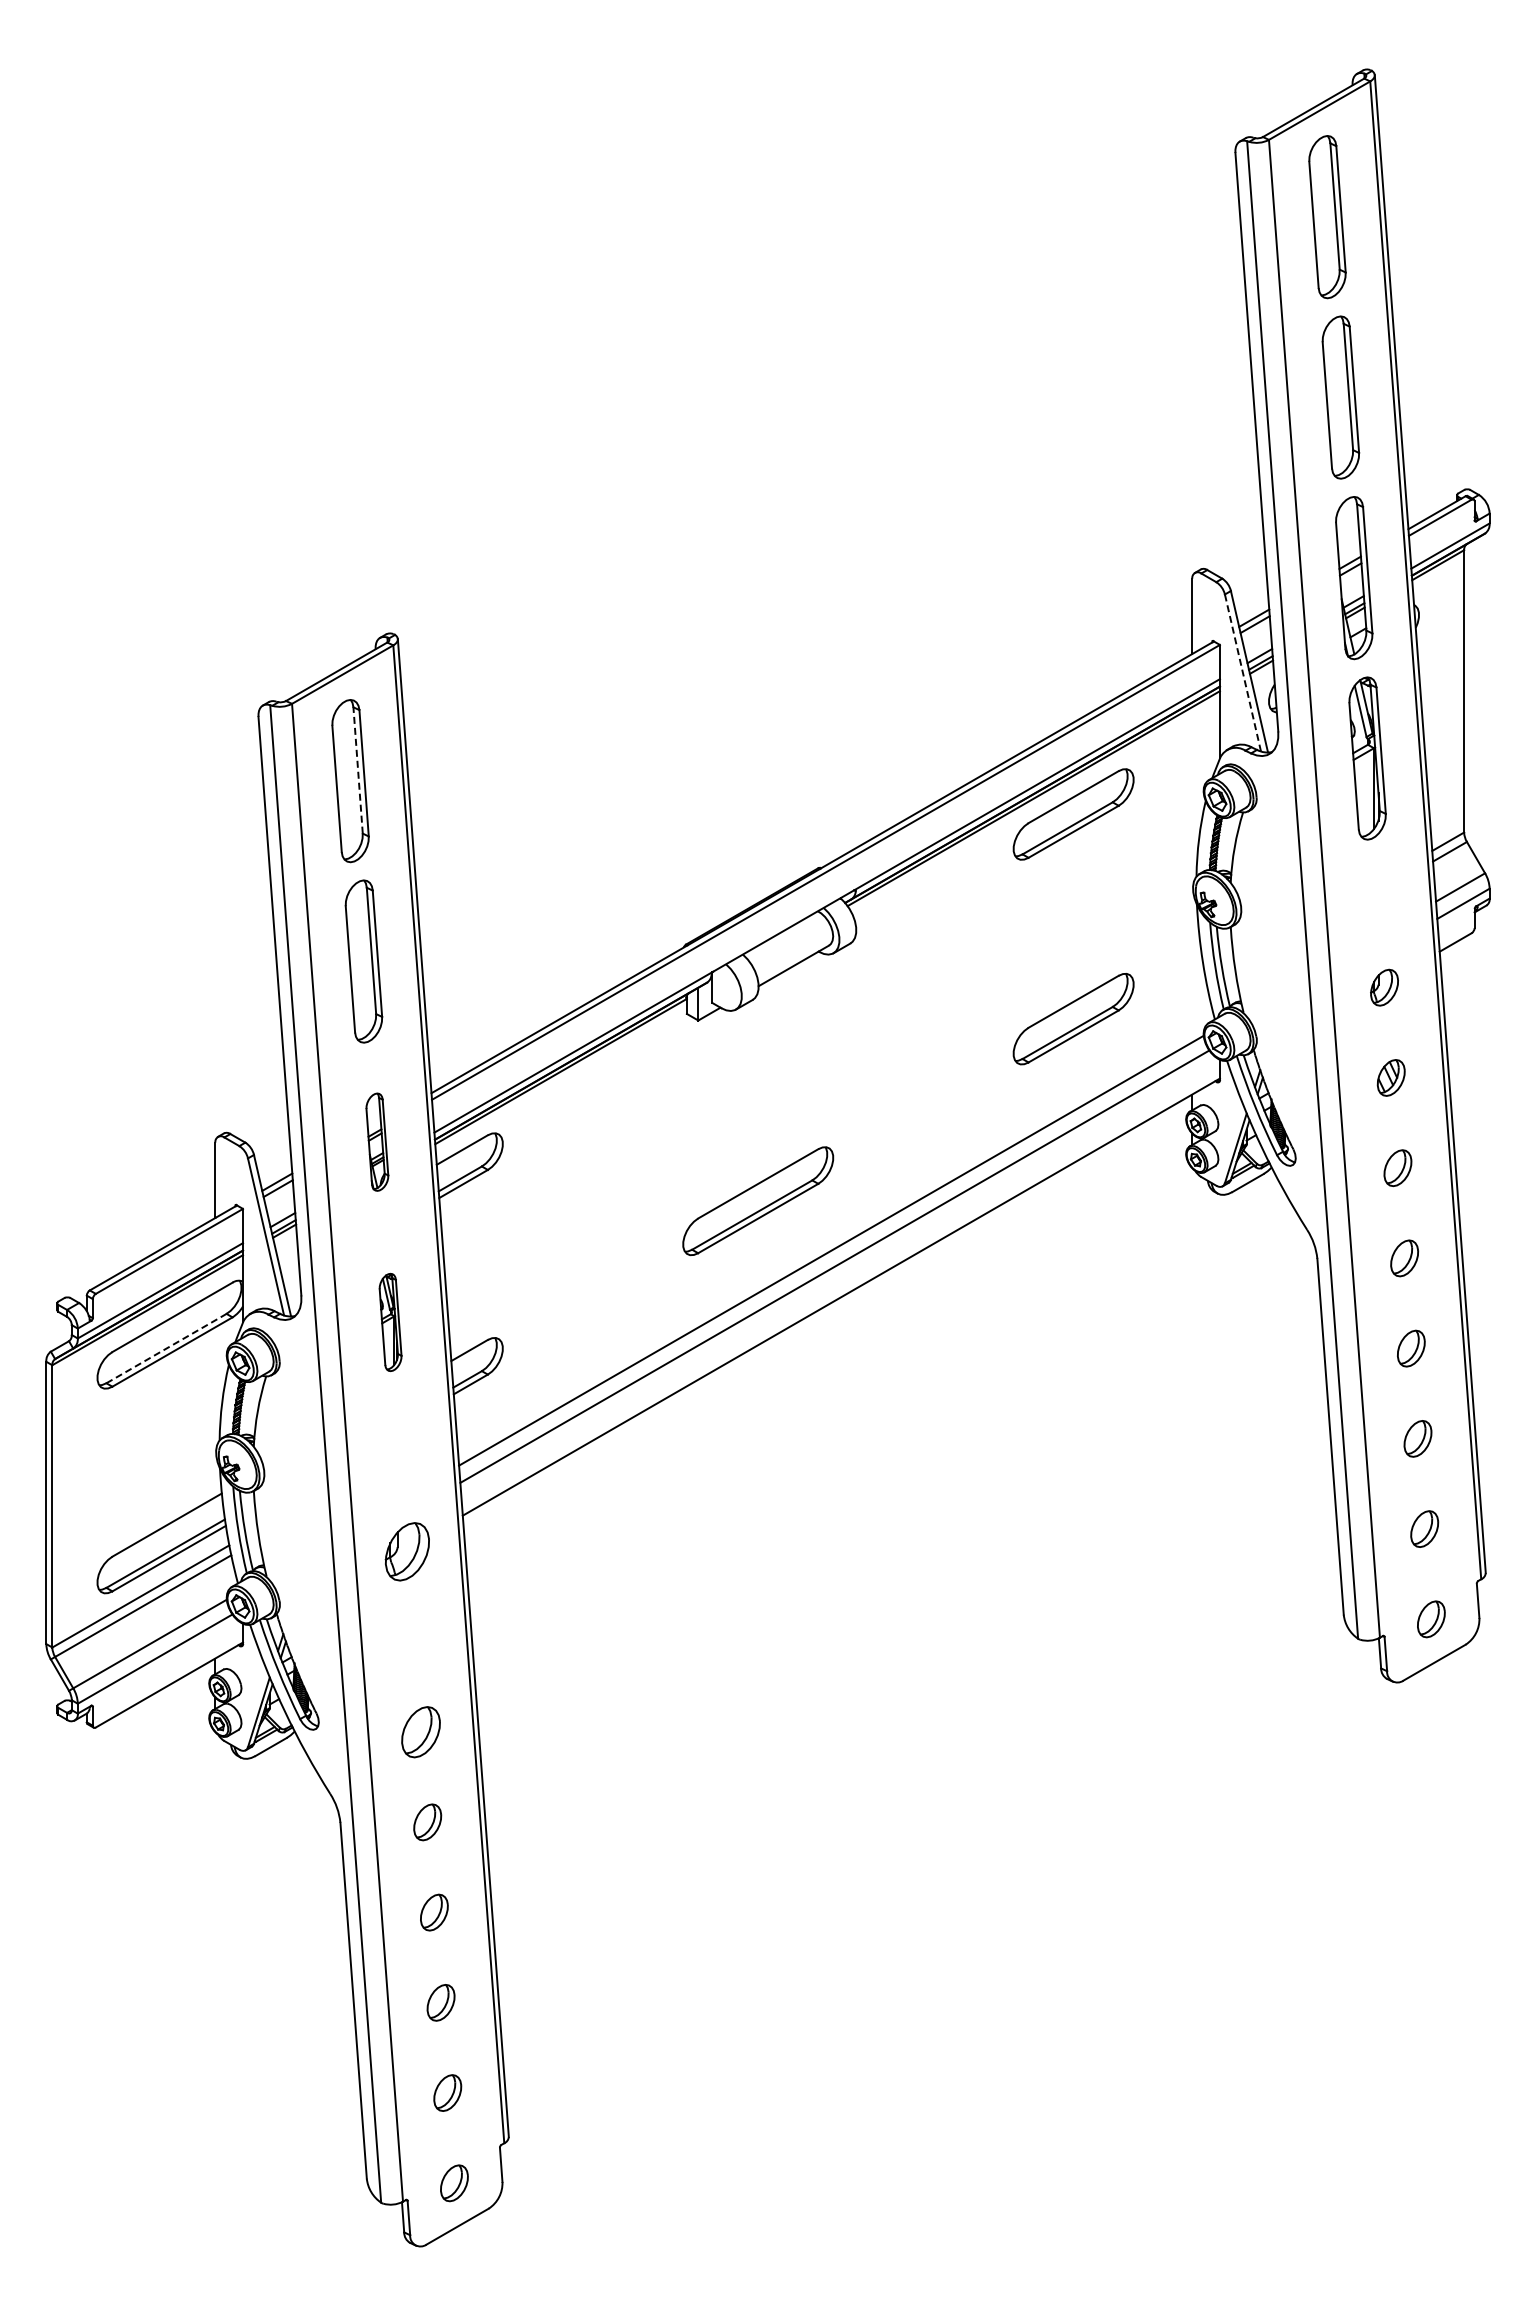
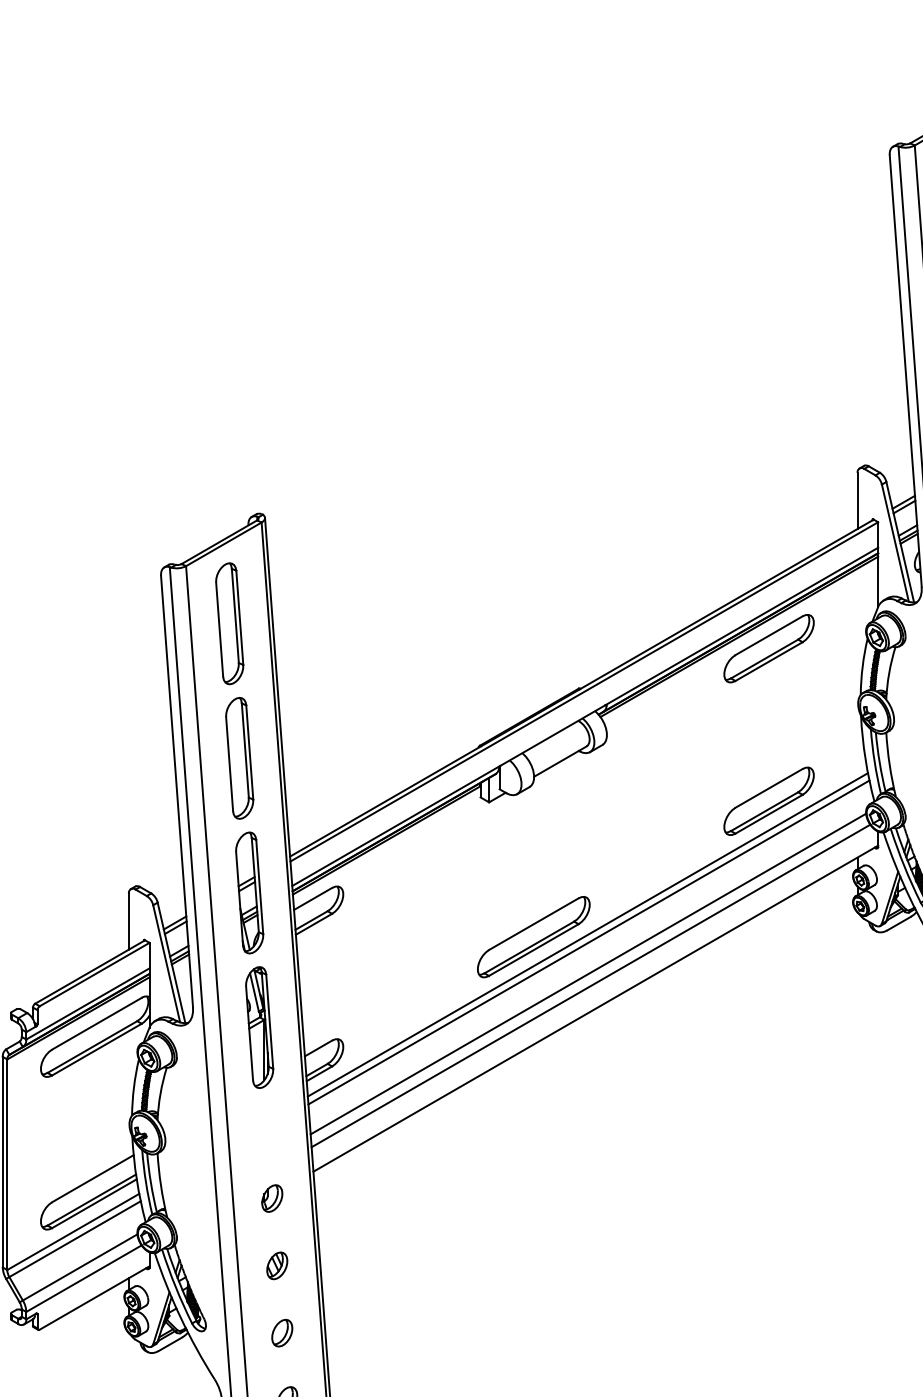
line: (1242, 672) -> (895, 542), dashed -> solid
line: (358, 769) -> (235, 615), dashed -> solid
part: (377, 1142) -> (249, 893), size x1.67
line: (830, 1197) -> (587, 934), added
line: (832, 1208) -> (589, 942), added
part: (390, 1322) -> (259, 1027), size x1.67
line: (166, 1348) -> (92, 1046), dashed -> solid
part: (407, 1551) -> (272, 1198), size x0.62
part: (414, 1641) -> (277, 1265), added
part: (420, 1731) -> (281, 1332), size x0.71

